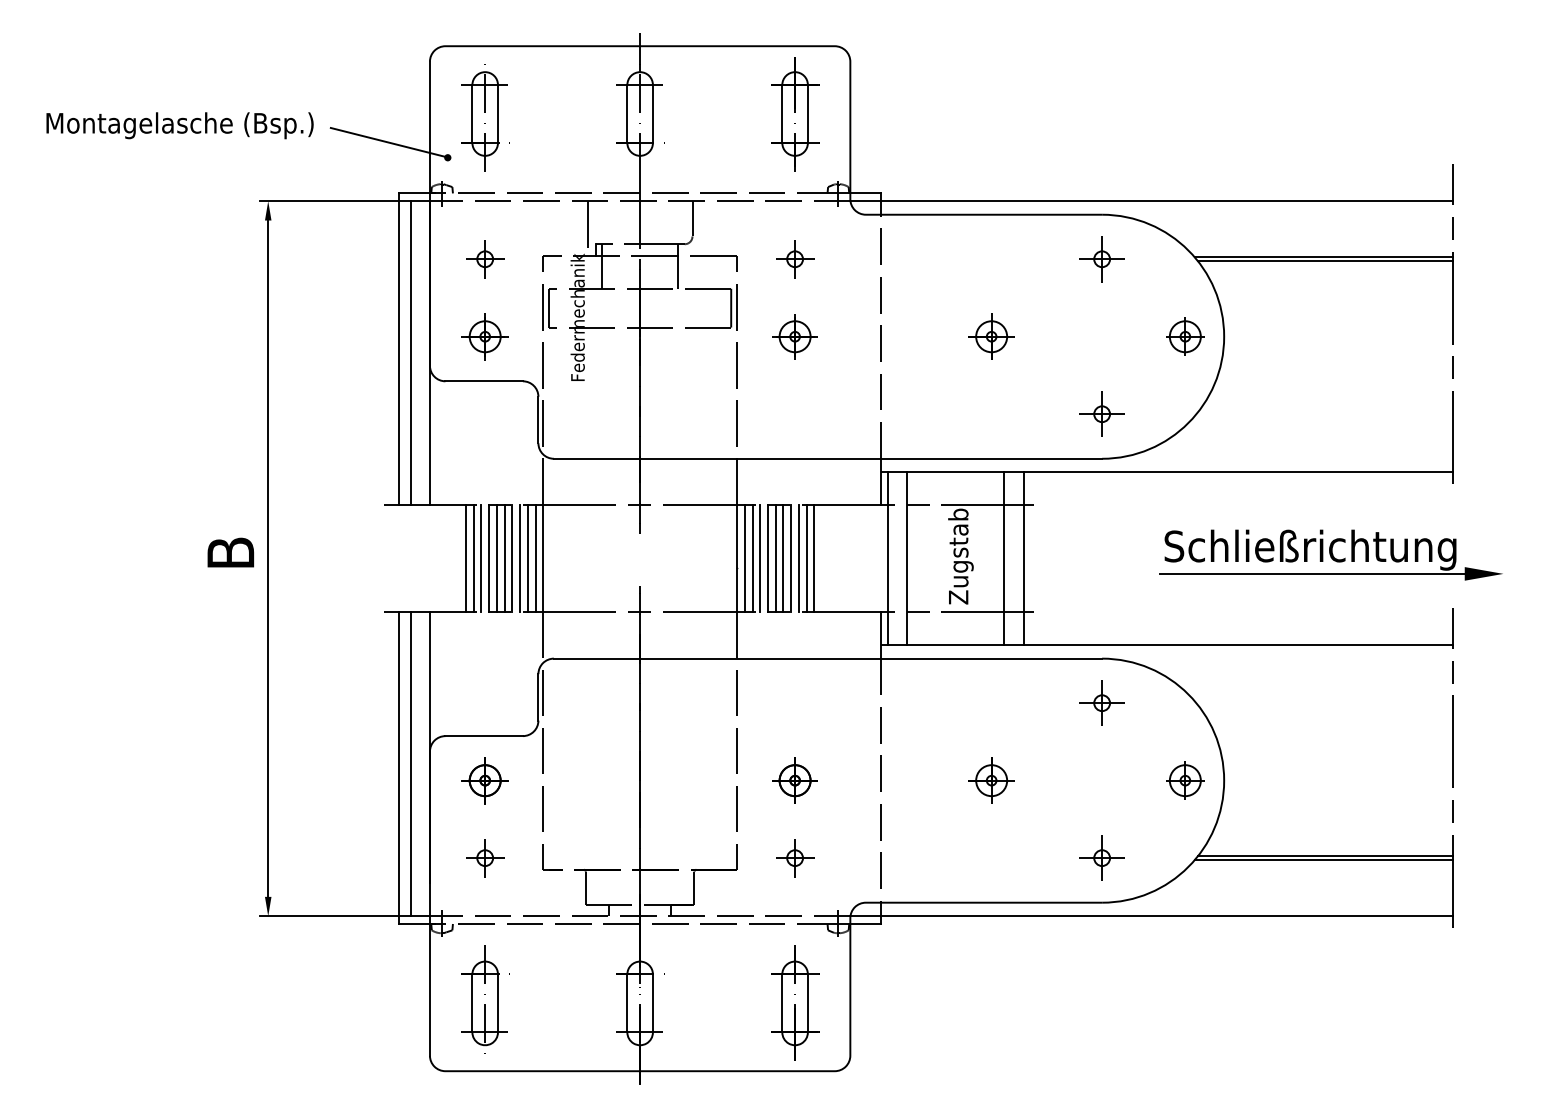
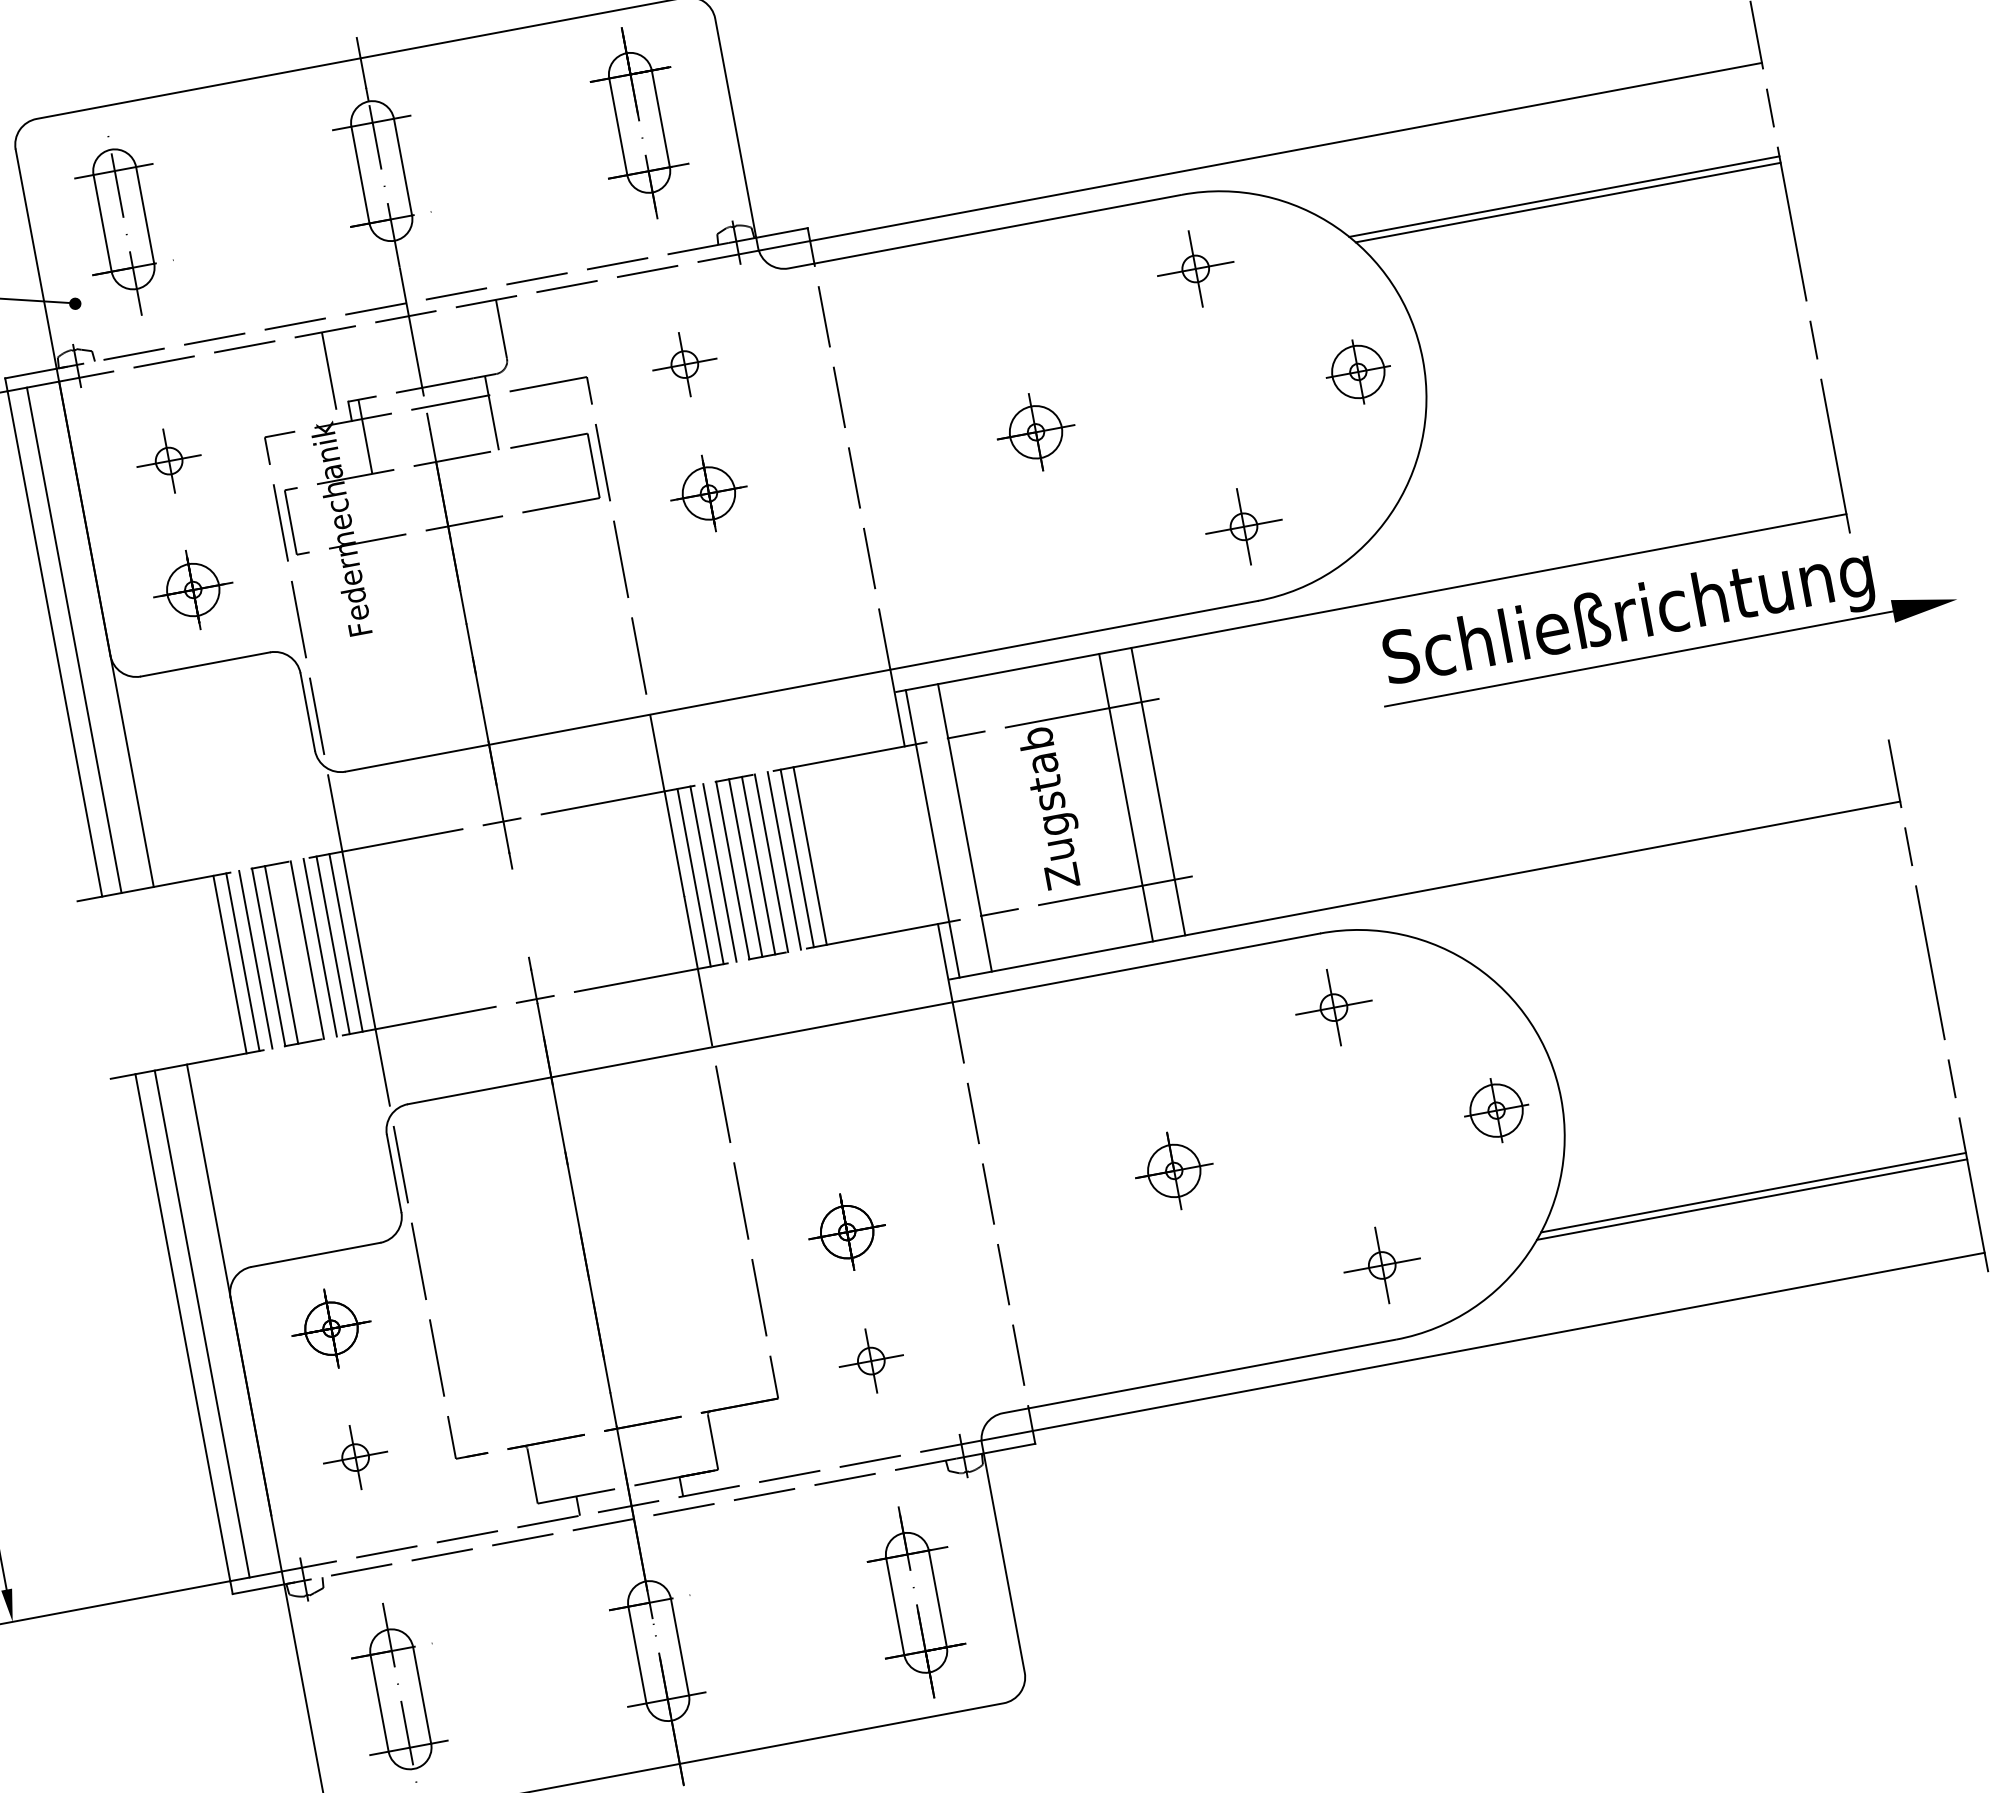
part: (1330, 554) -> (1663, 620), moved
line: (504, 557) -> (294, 951), removed

